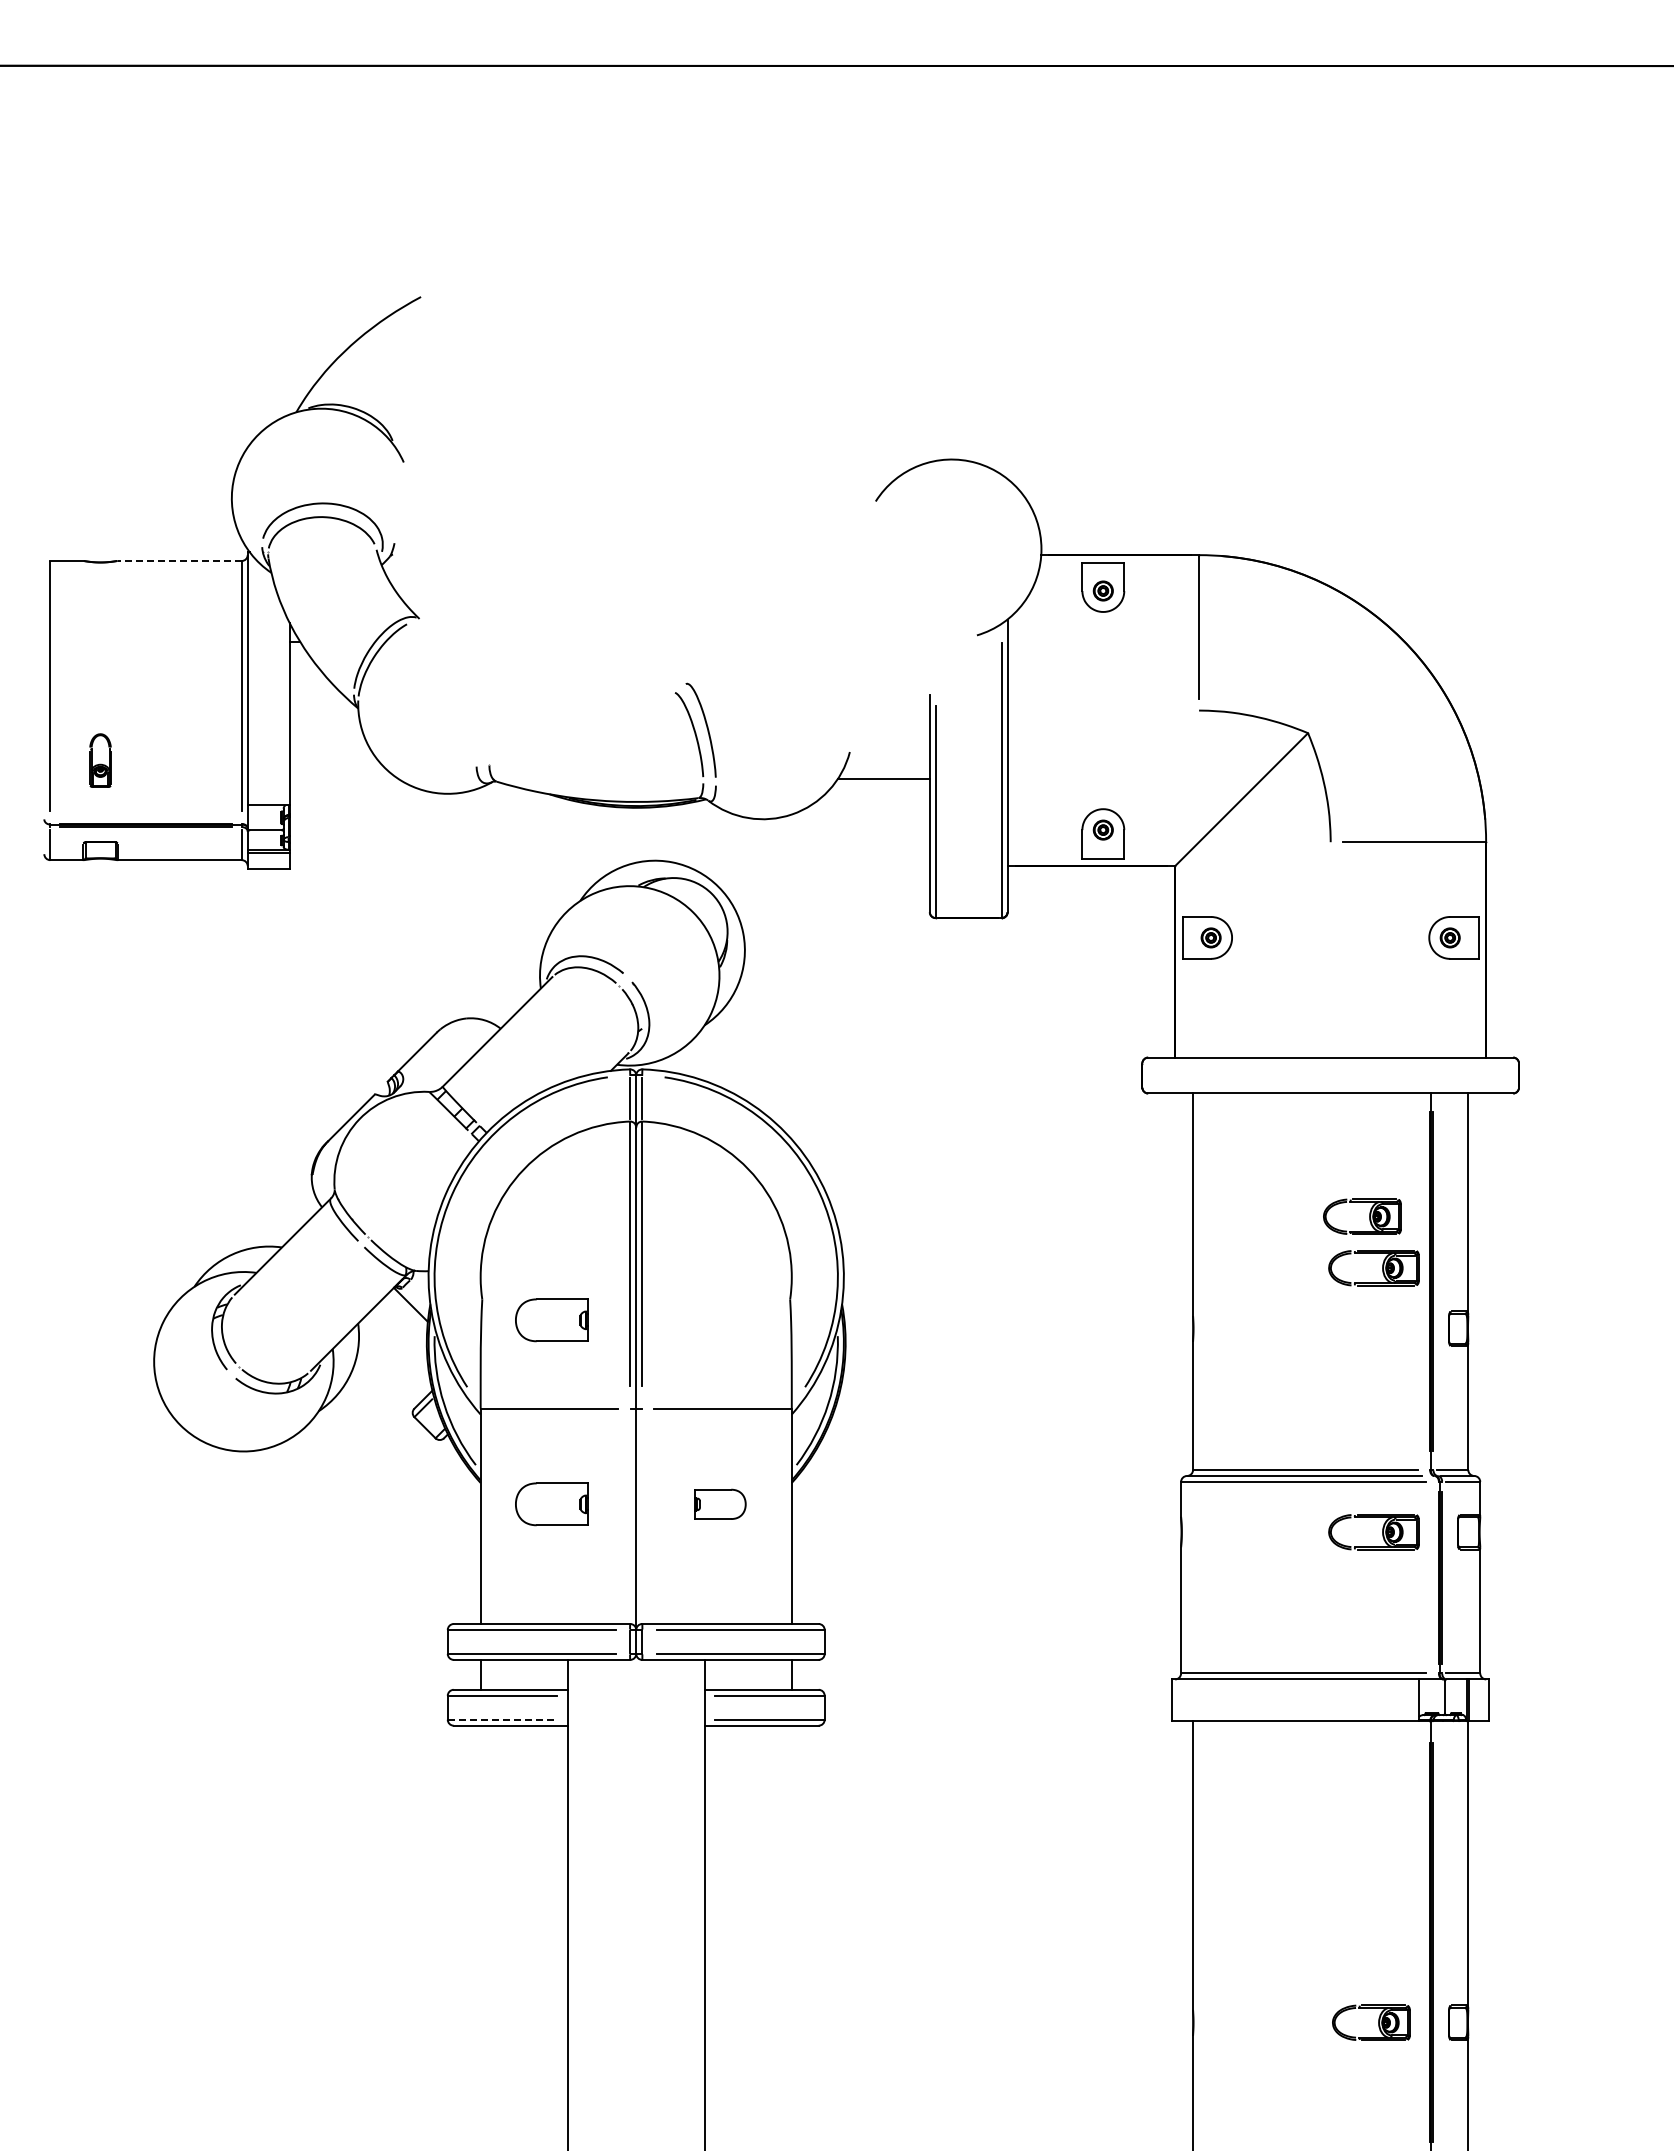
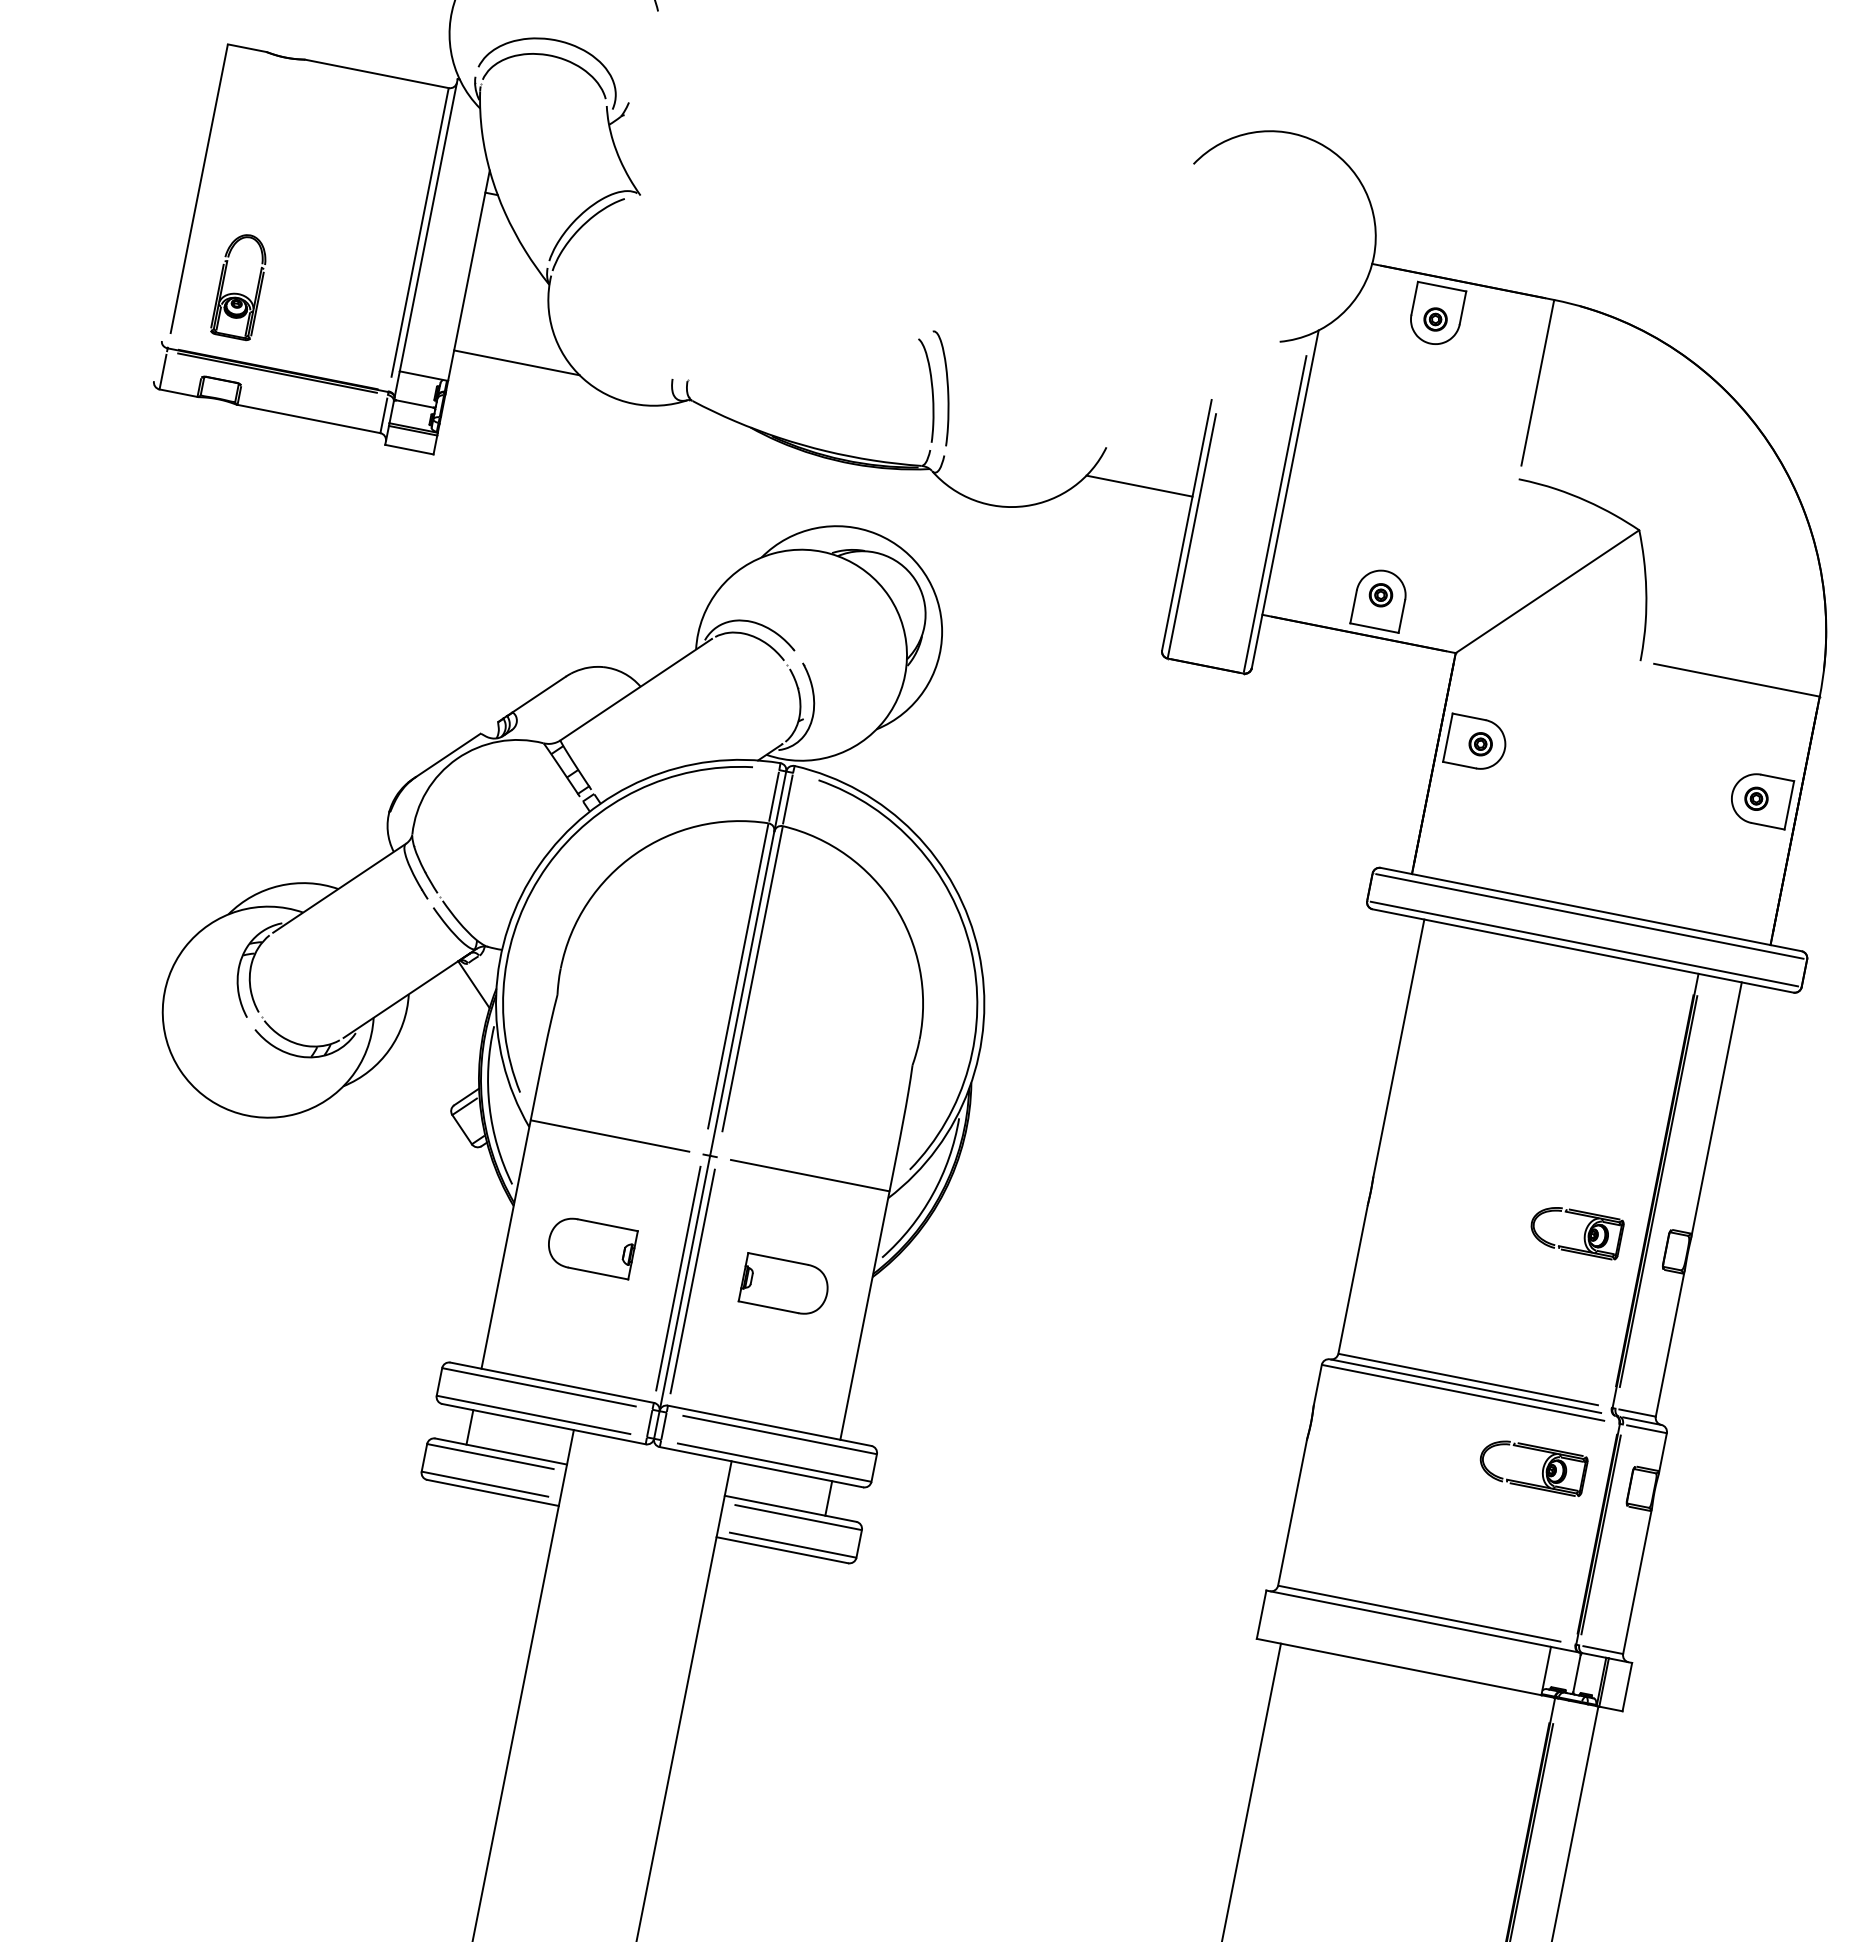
line: (179, 561) -> (376, 74), dashed -> solid
part: (100, 760) -> (240, 285), size x1.67
line: (343, 778) -> (516, 362), added
line: (1330, 1063) -> (1589, 916), added
line: (1330, 1087) -> (1584, 944), added
part: (1369, 1216) -> (1584, 1232), moved
part: (1382, 1268) -> (1602, 1164), removed
part: (551, 1320) -> (632, 1034), removed
part: (720, 1504) -> (785, 1285), size x1.43
line: (630, 1516) -> (678, 1278), added
line: (642, 1516) -> (692, 1281), added
line: (502, 1719) -> (484, 1483), dashed -> solid

